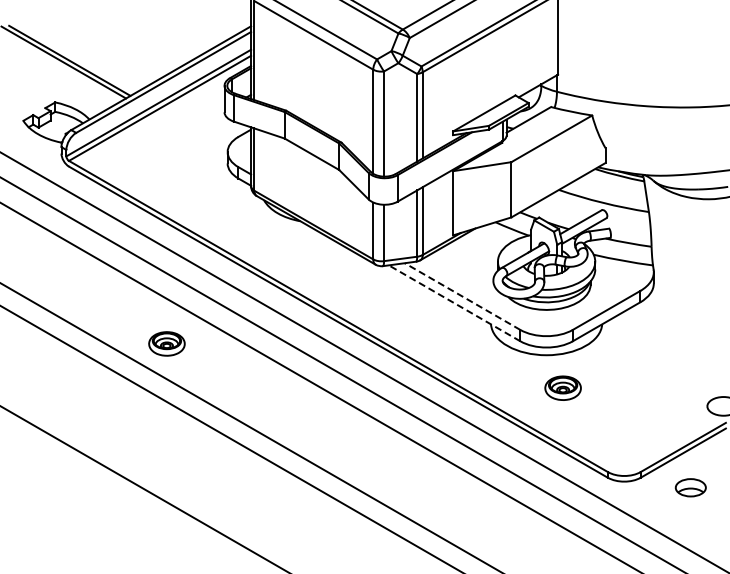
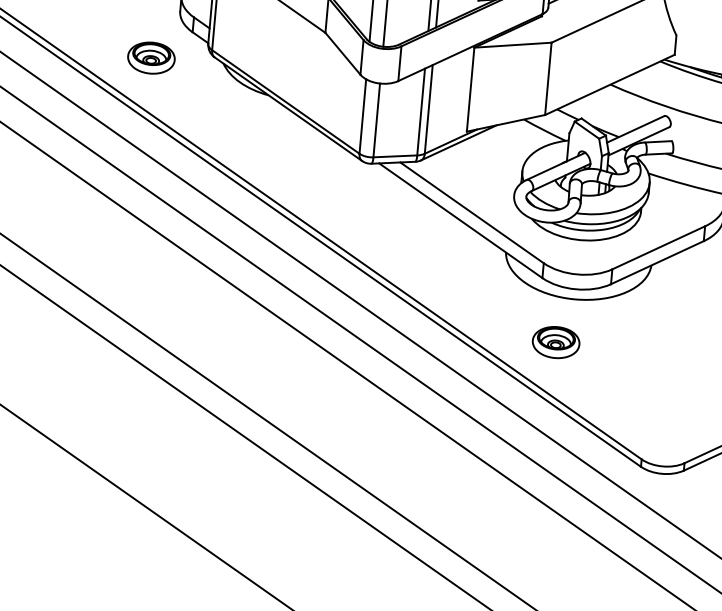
line: (462, 296) -> (471, 212), dashed -> solid
line: (454, 303) -> (460, 220), dashed -> solid
part: (166, 343) -> (150, 57), moved
part: (562, 387) -> (555, 341), moved

